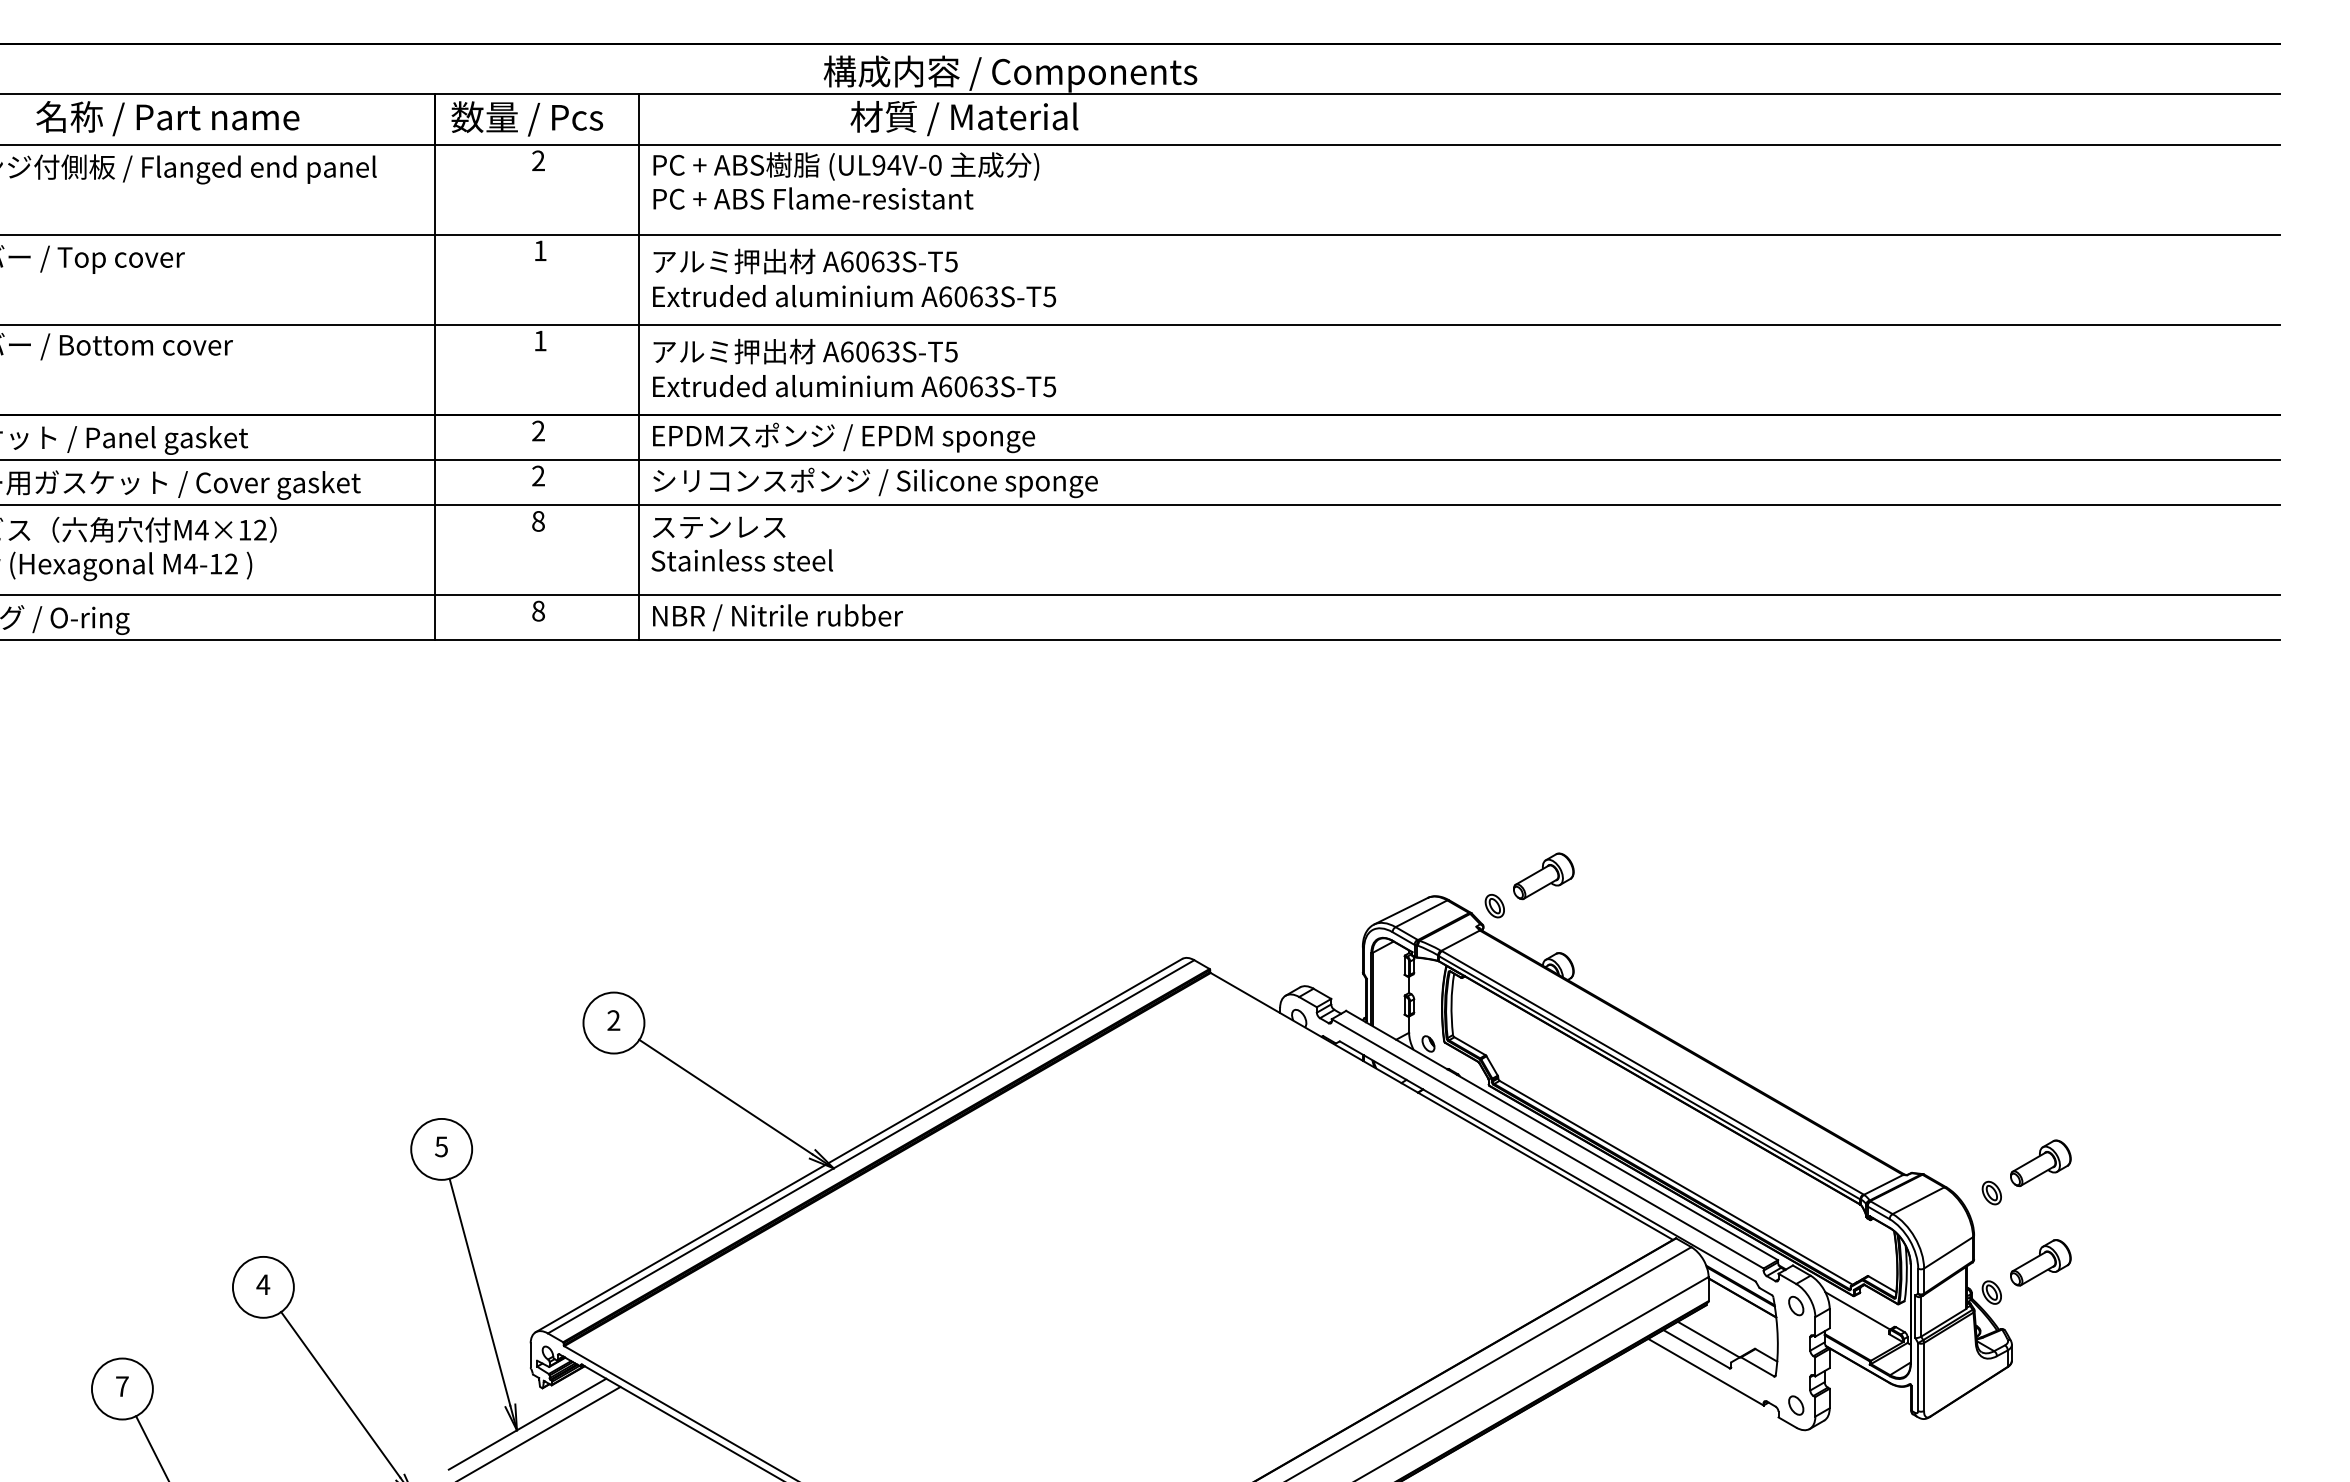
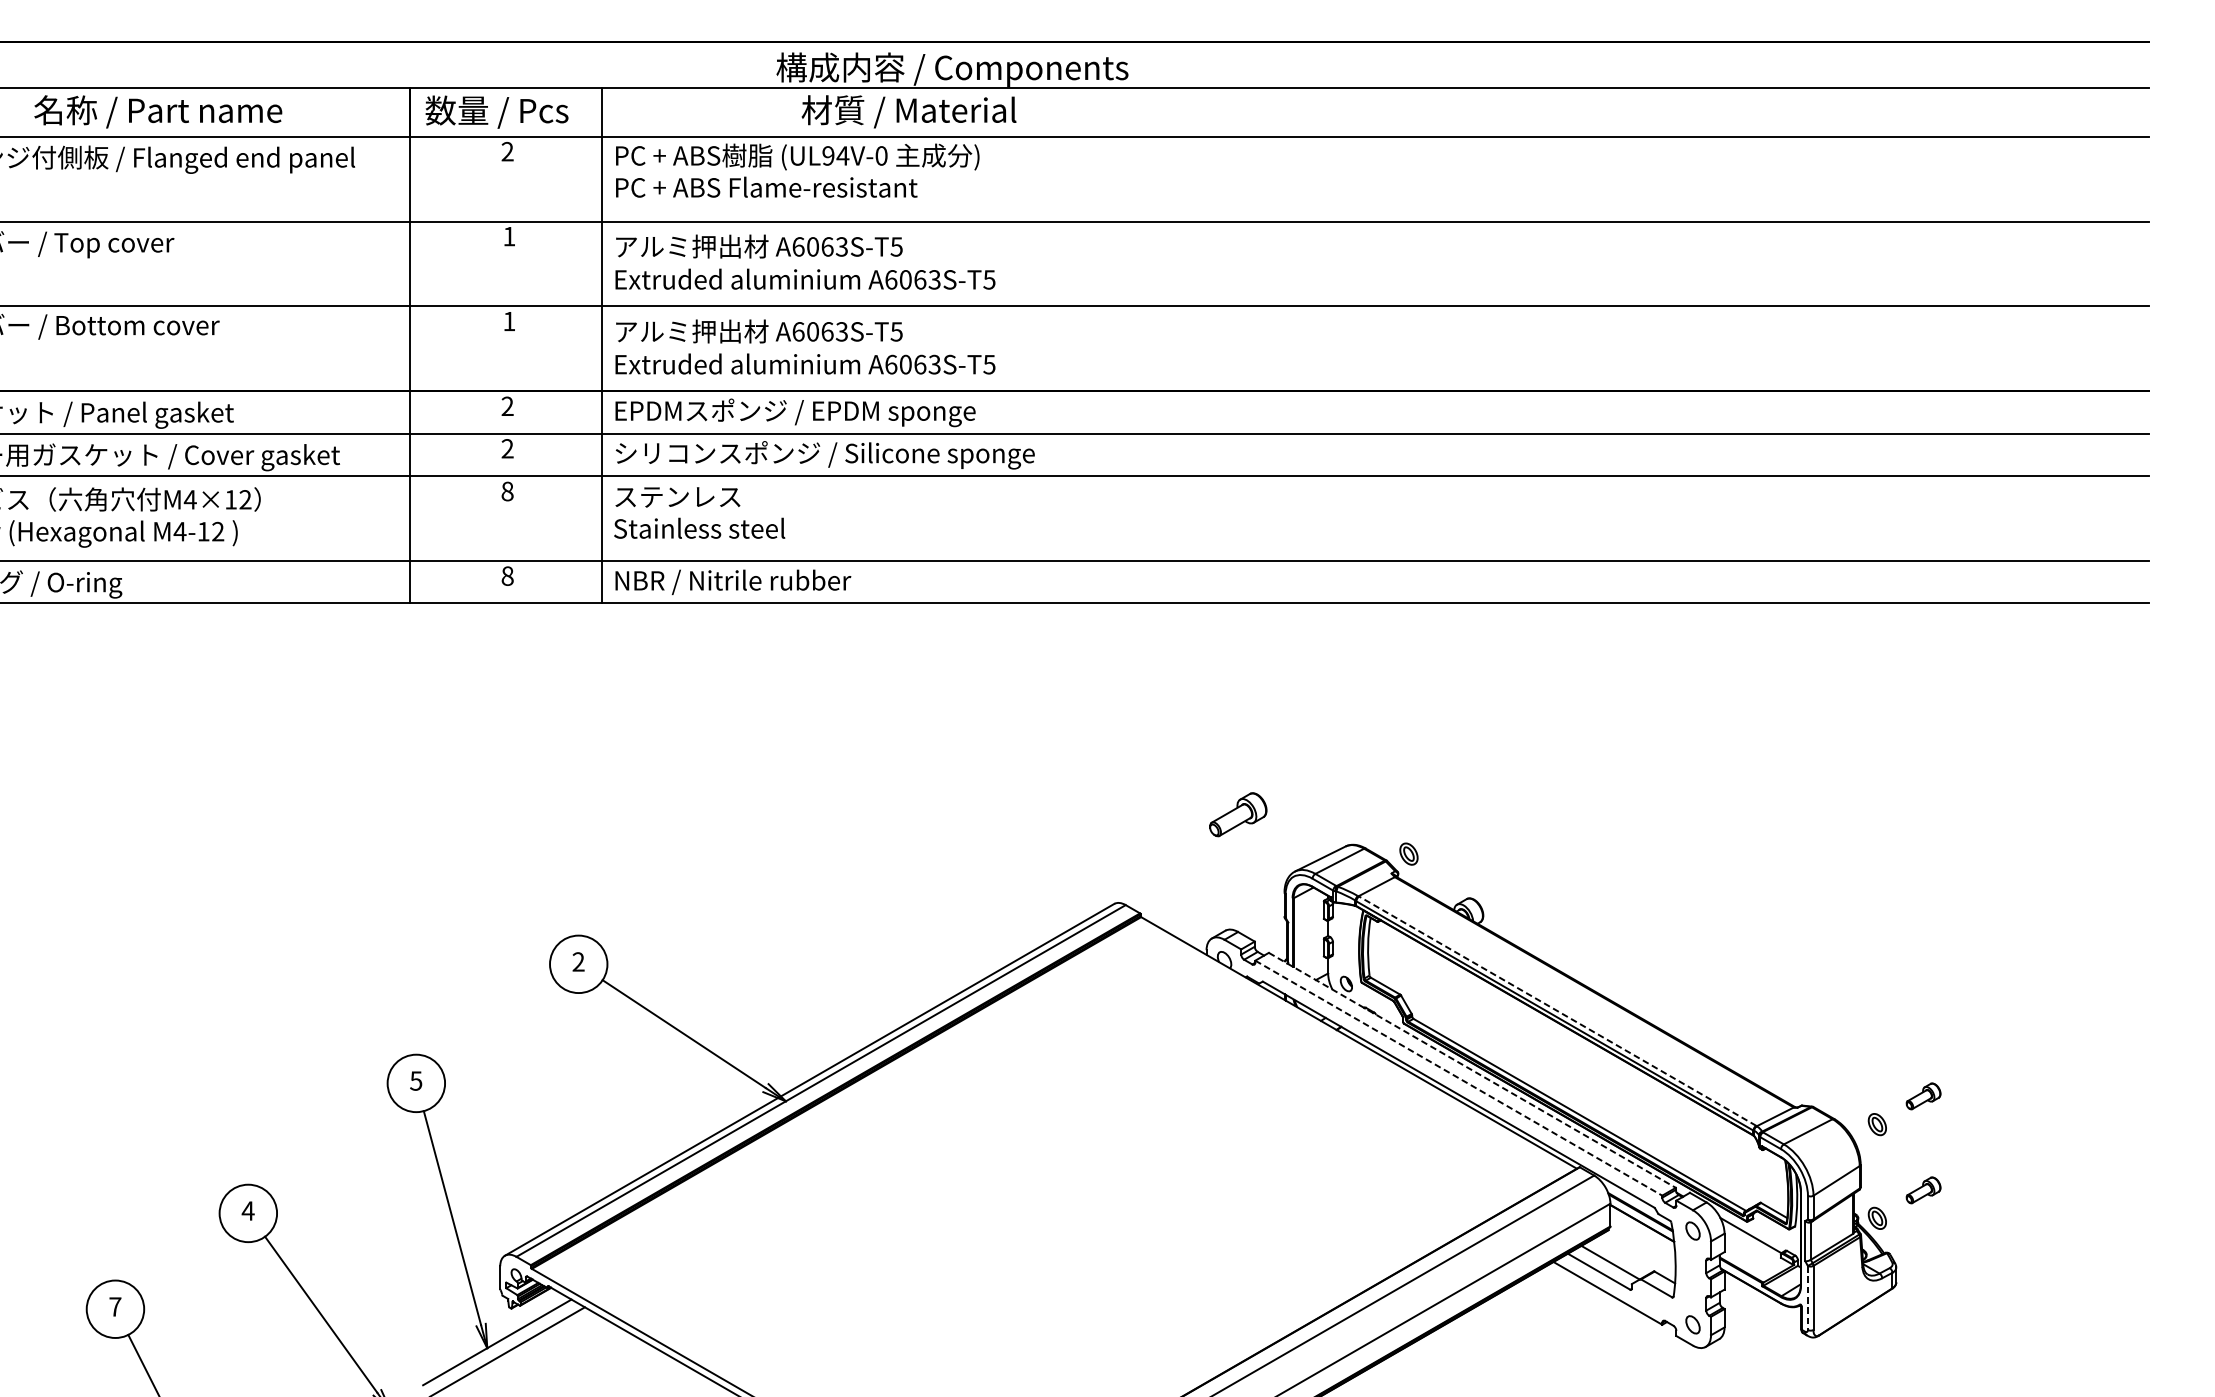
part: (1543, 876) -> (1238, 814), moved
line: (1652, 1072) -> (1557, 1010), solid -> dashed
line: (1562, 1135) -> (1472, 1070), solid -> dashed
line: (1548, 1144) -> (1459, 1078), solid -> dashed
part: (2040, 1162) -> (1923, 1095), size x0.6
part: (2040, 1262) -> (1923, 1190), size x0.6
line: (1918, 1377) -> (1808, 1298), solid -> dashed

